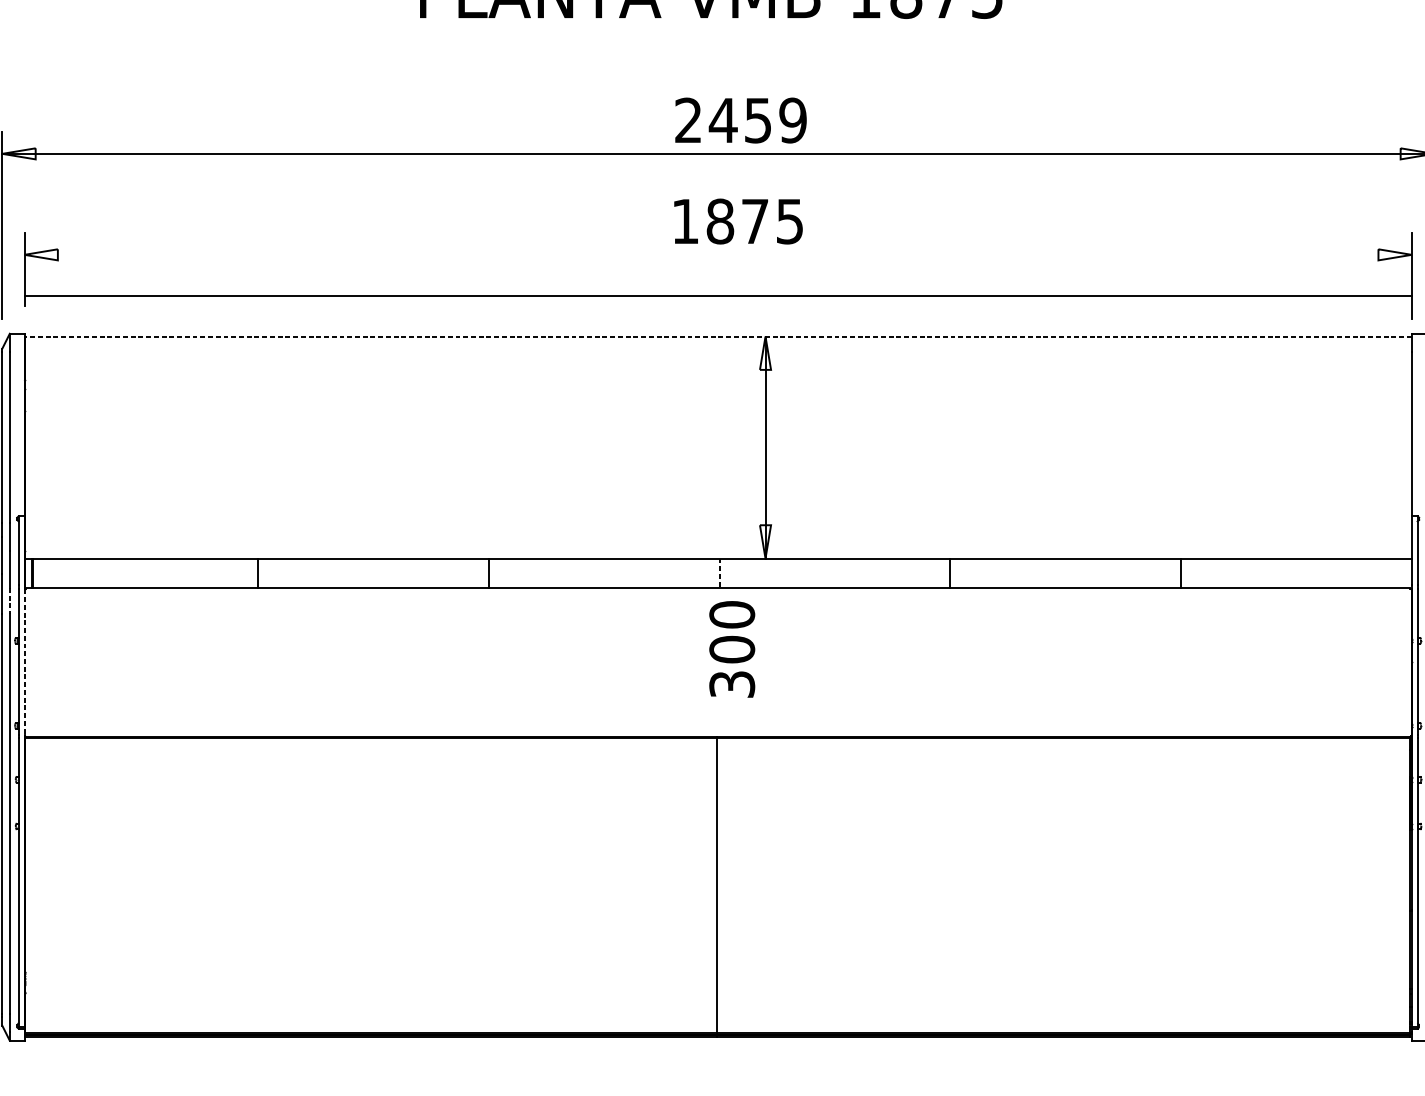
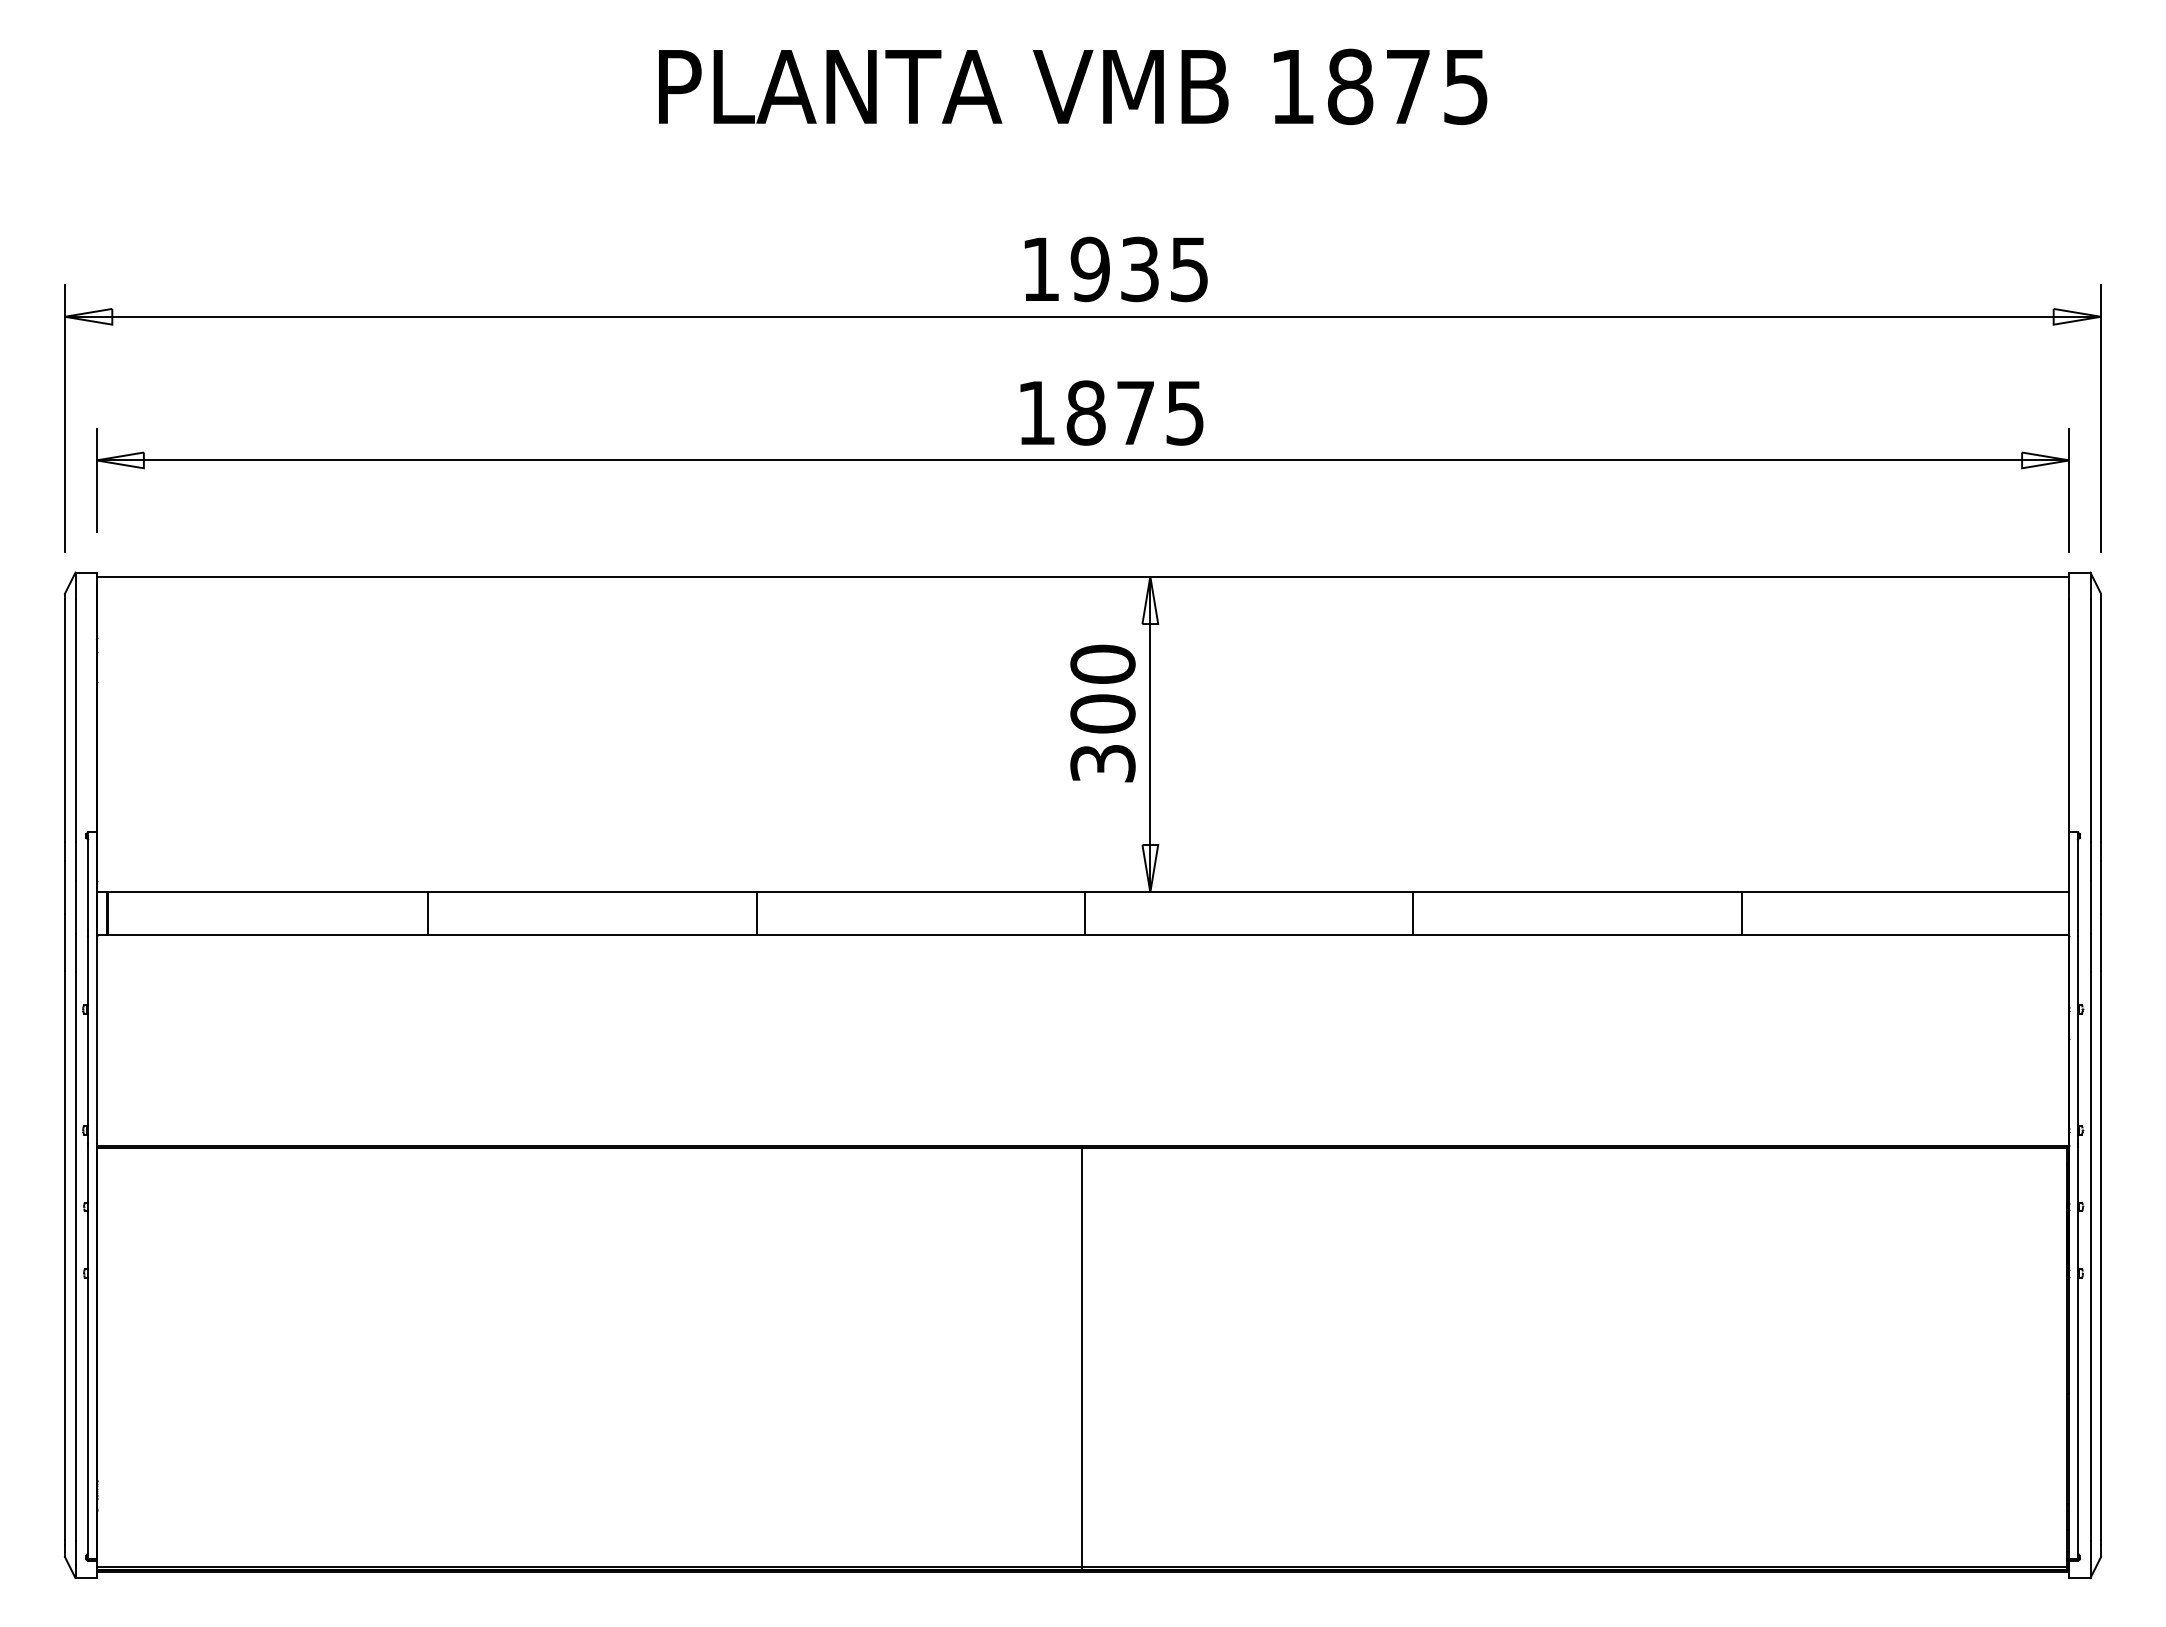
text: (741, 120) -> (1115, 269), 2459 -> 1935
line: (717, 296) -> (1082, 460), moved
line: (717, 336) -> (1082, 576), dashed -> solid
line: (719, 573) -> (1085, 913), dashed -> solid
line: (9, 600) -> (75, 952), dashed -> solid
text: (731, 649) -> (1102, 713), moved
line: (24, 662) -> (96, 1040), dashed -> solid

